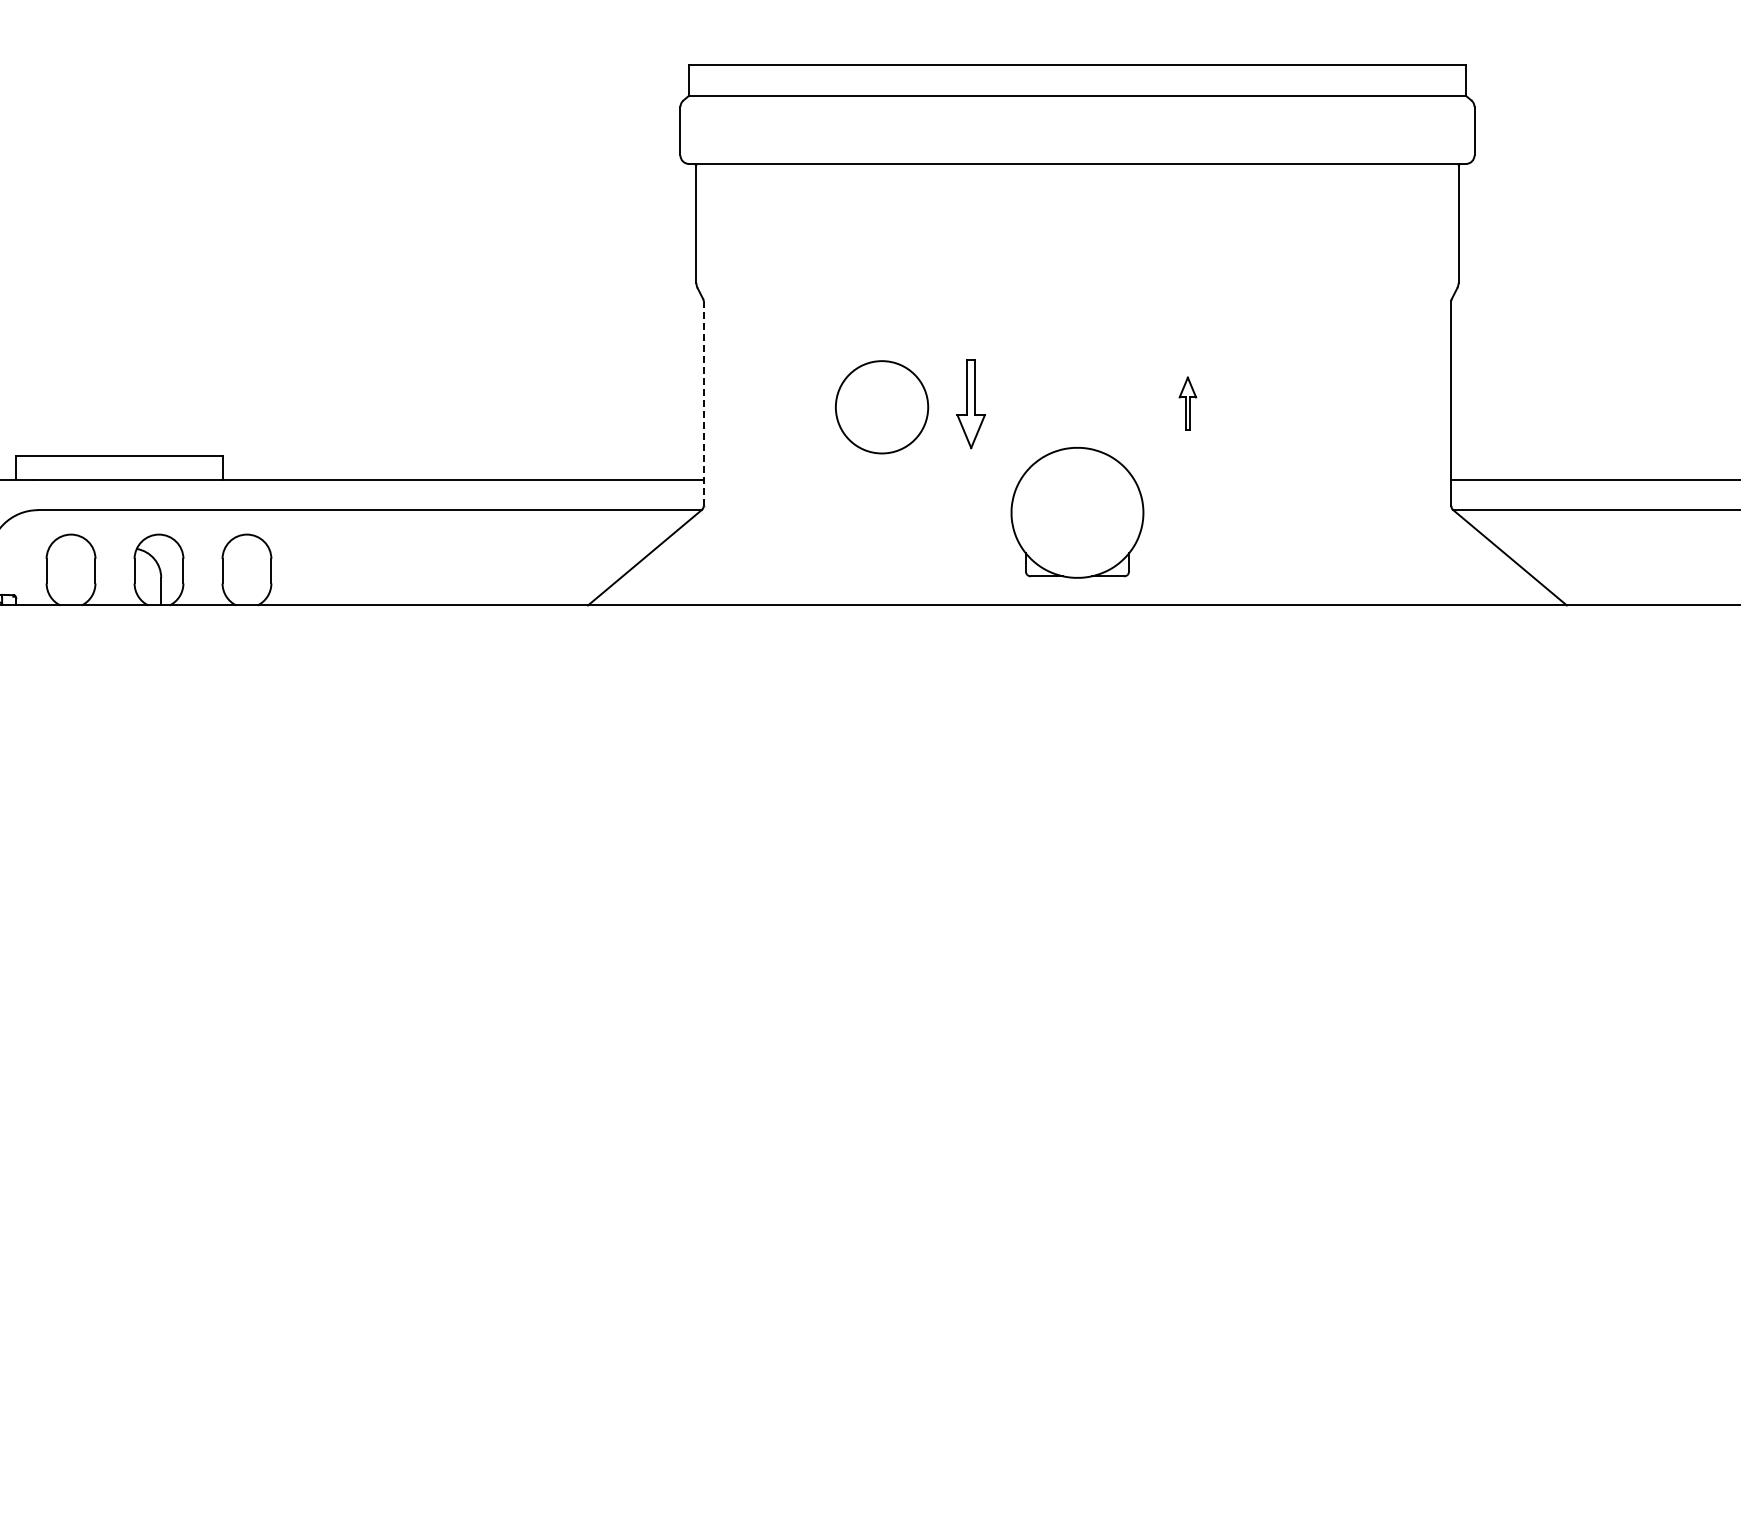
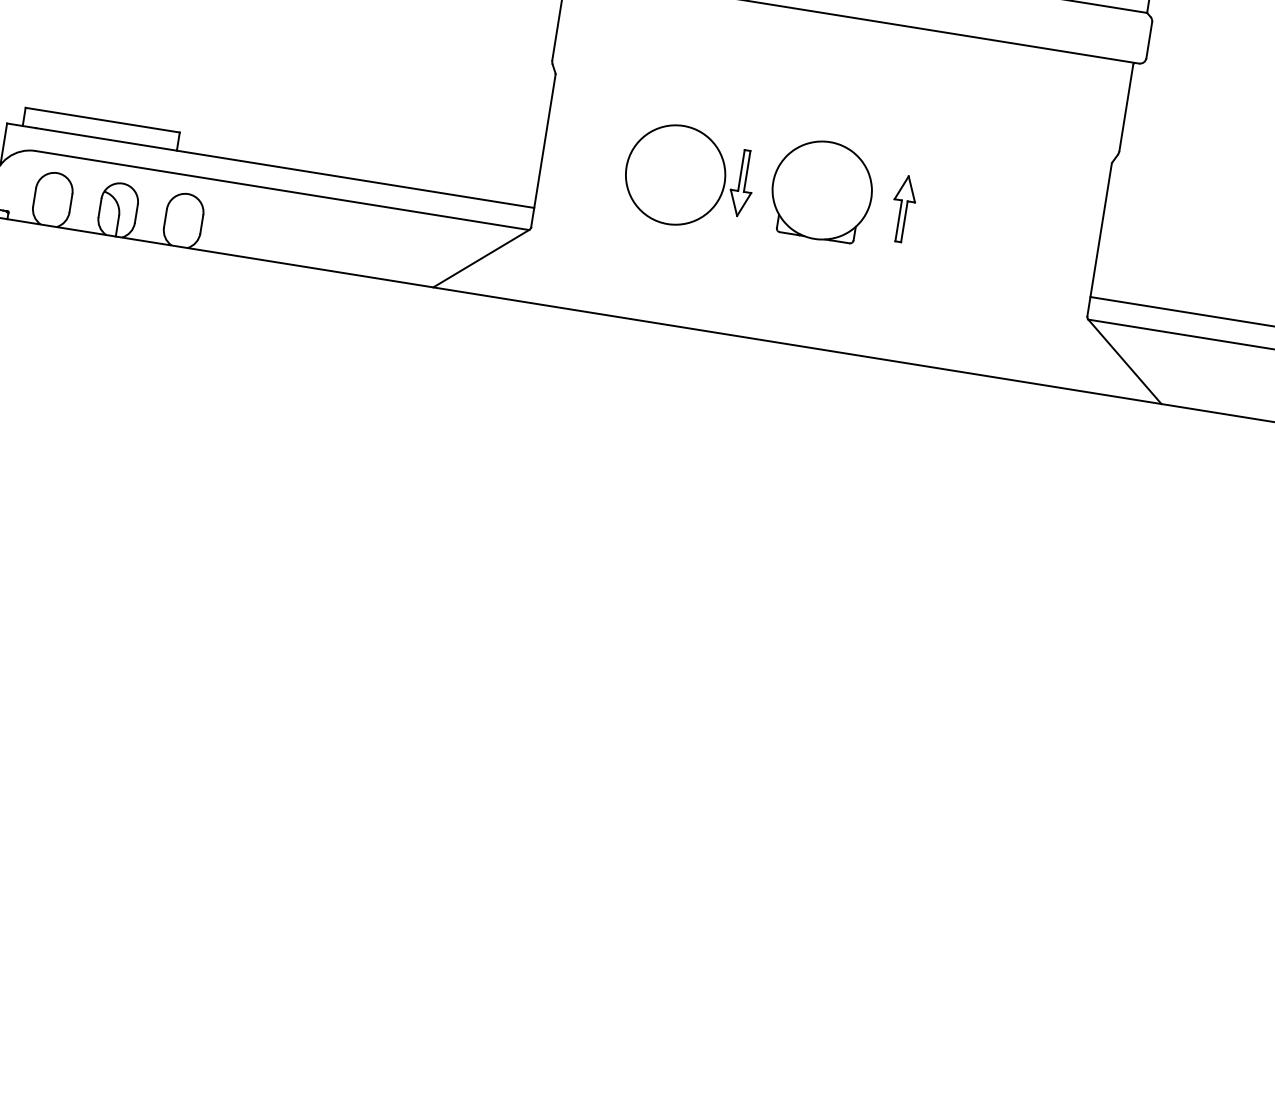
line: (703, 403) -> (543, 150), dashed -> solid
part: (1187, 403) -> (903, 208), size x1.67
circle: (882, 407) -> (675, 175), size x1.43
part: (1077, 512) -> (822, 190), moved

